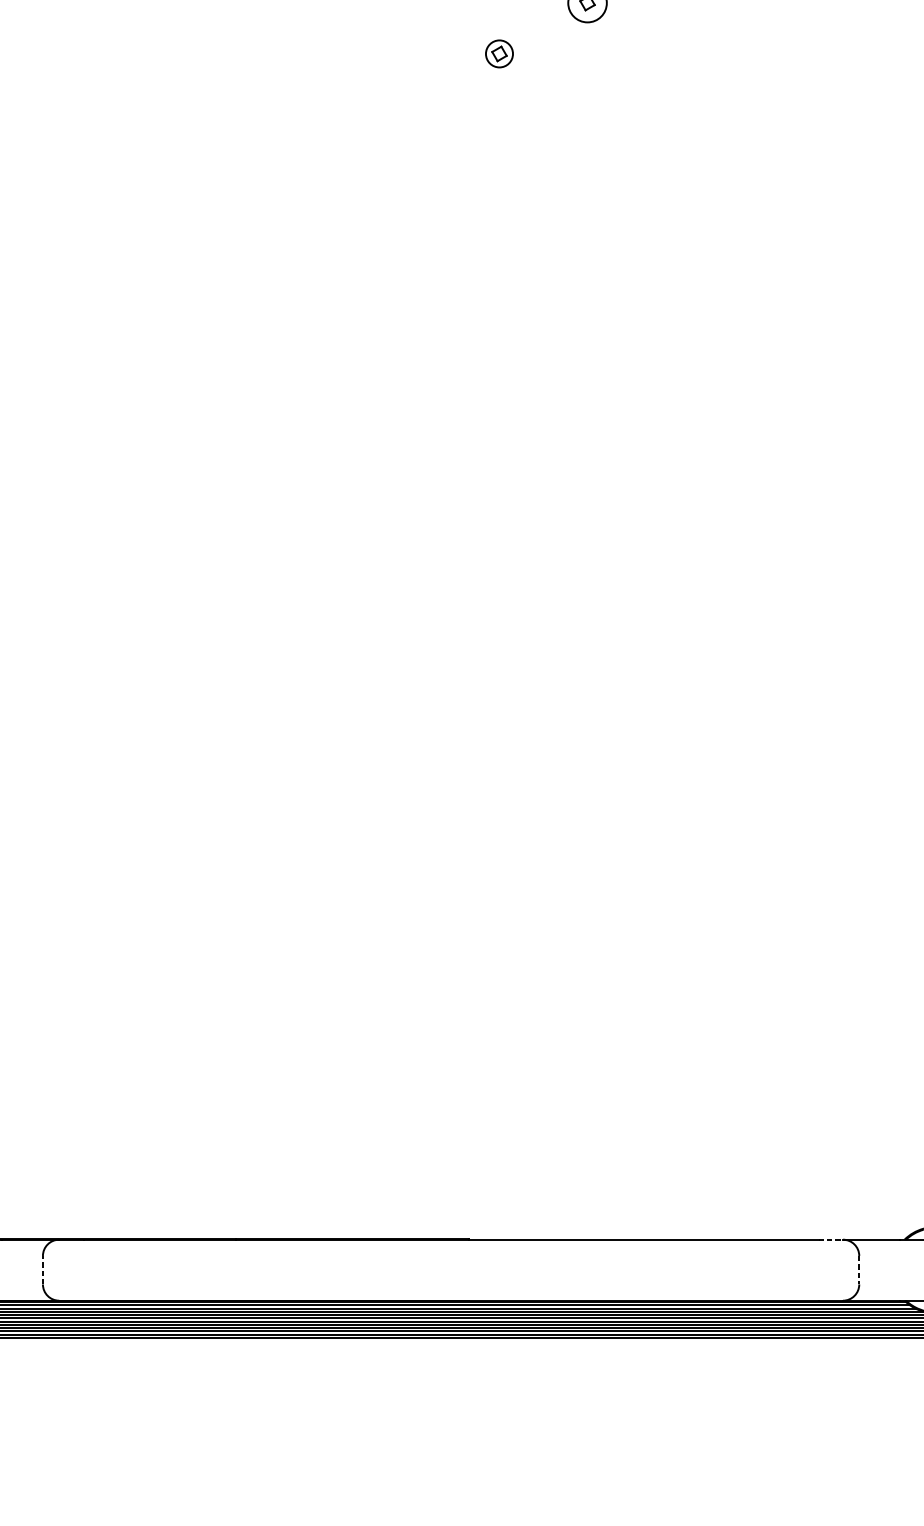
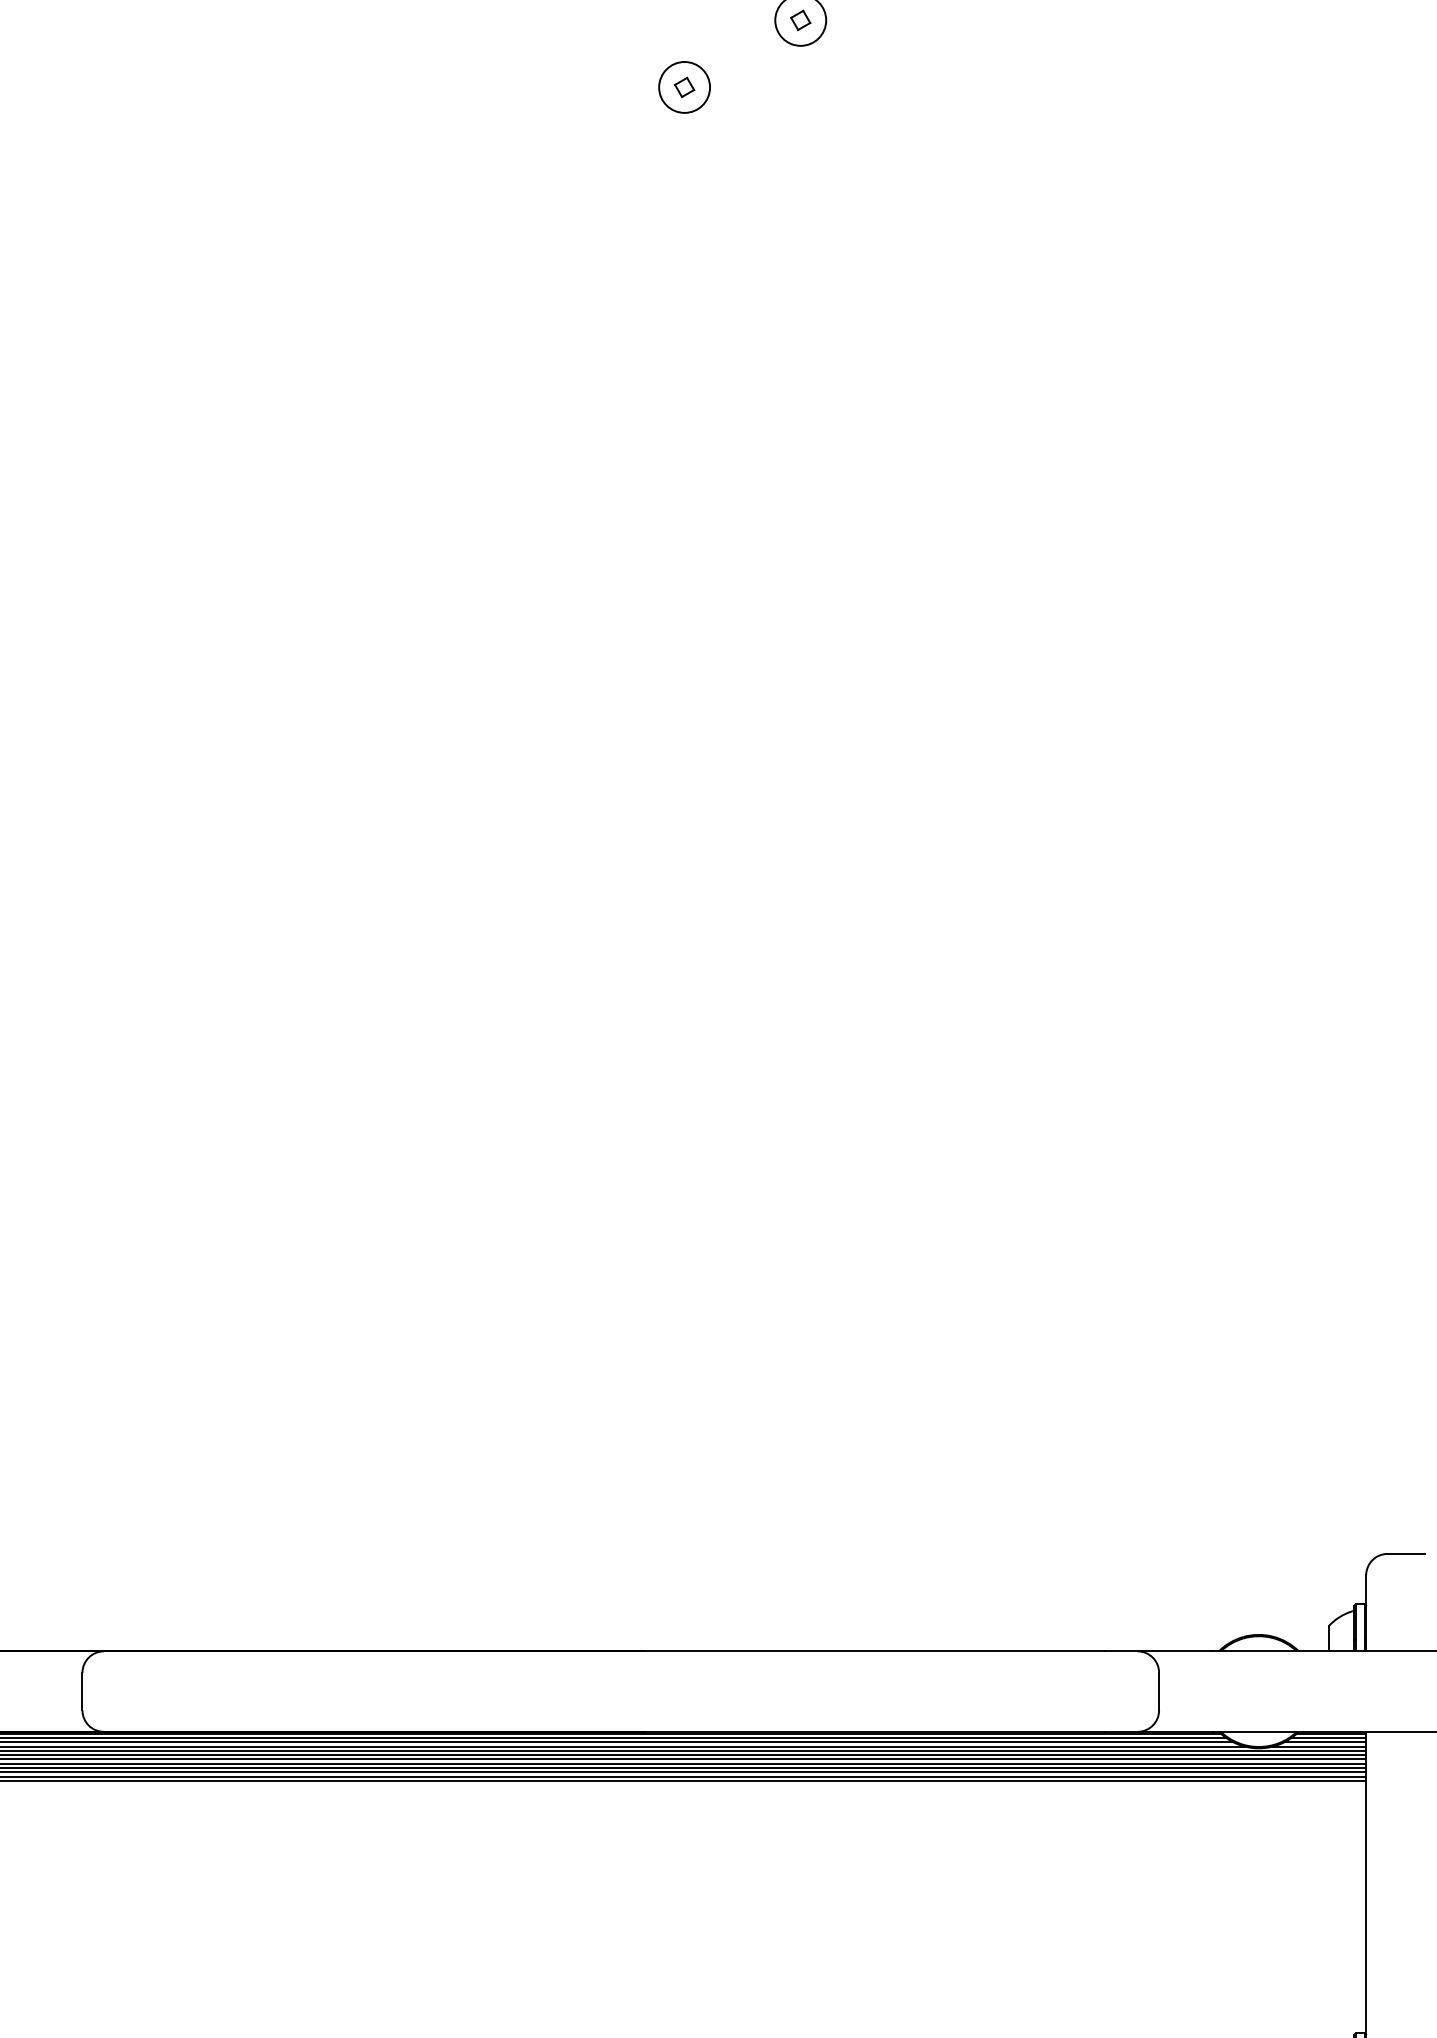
circle: (499, 53) -> (684, 87), size x1.43
line: (831, 1239) -> (1122, 1651), dashed -> solid
line: (42, 1270) -> (82, 1691), dashed -> solid
line: (859, 1270) -> (1159, 1691), dashed -> solid

